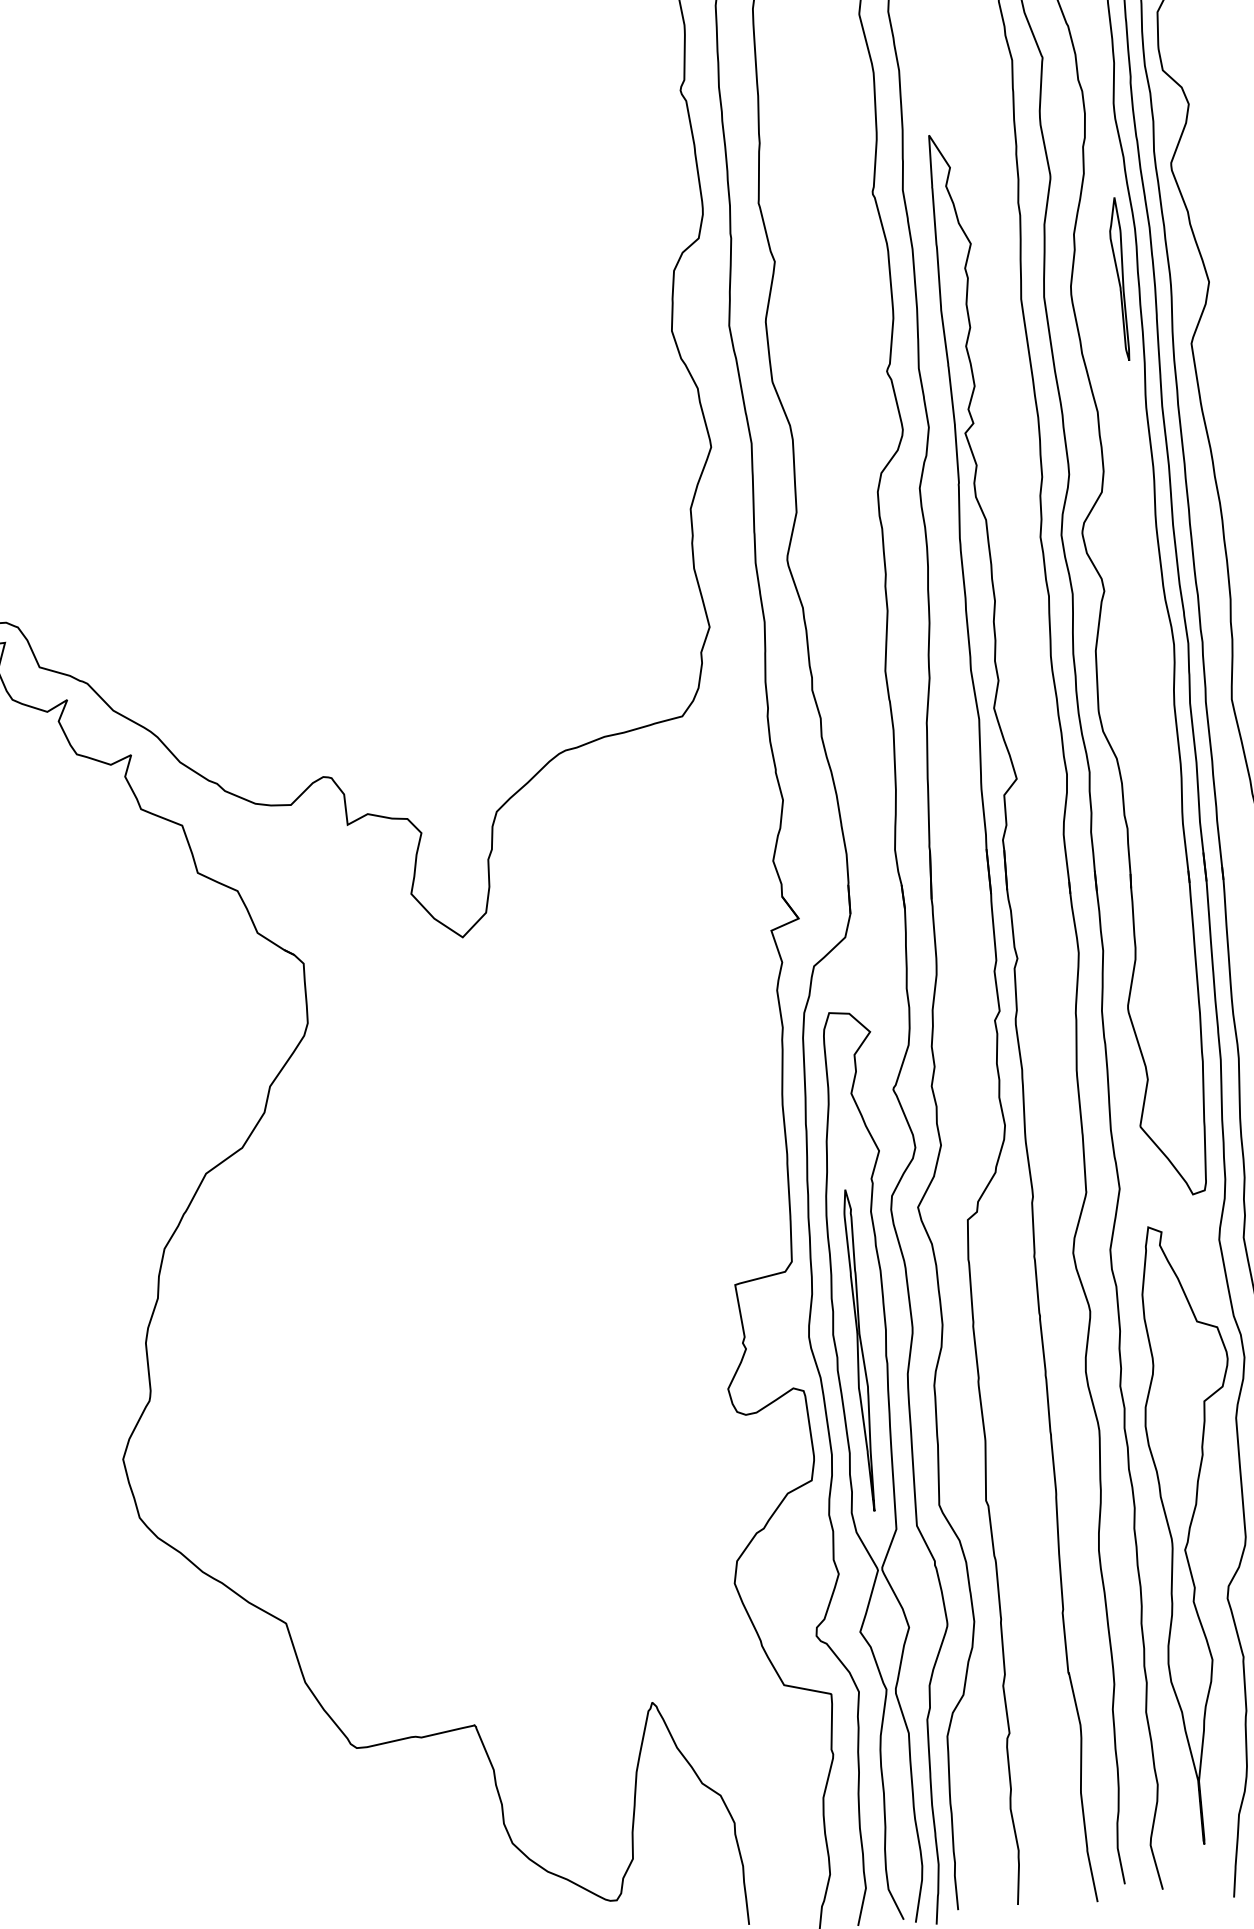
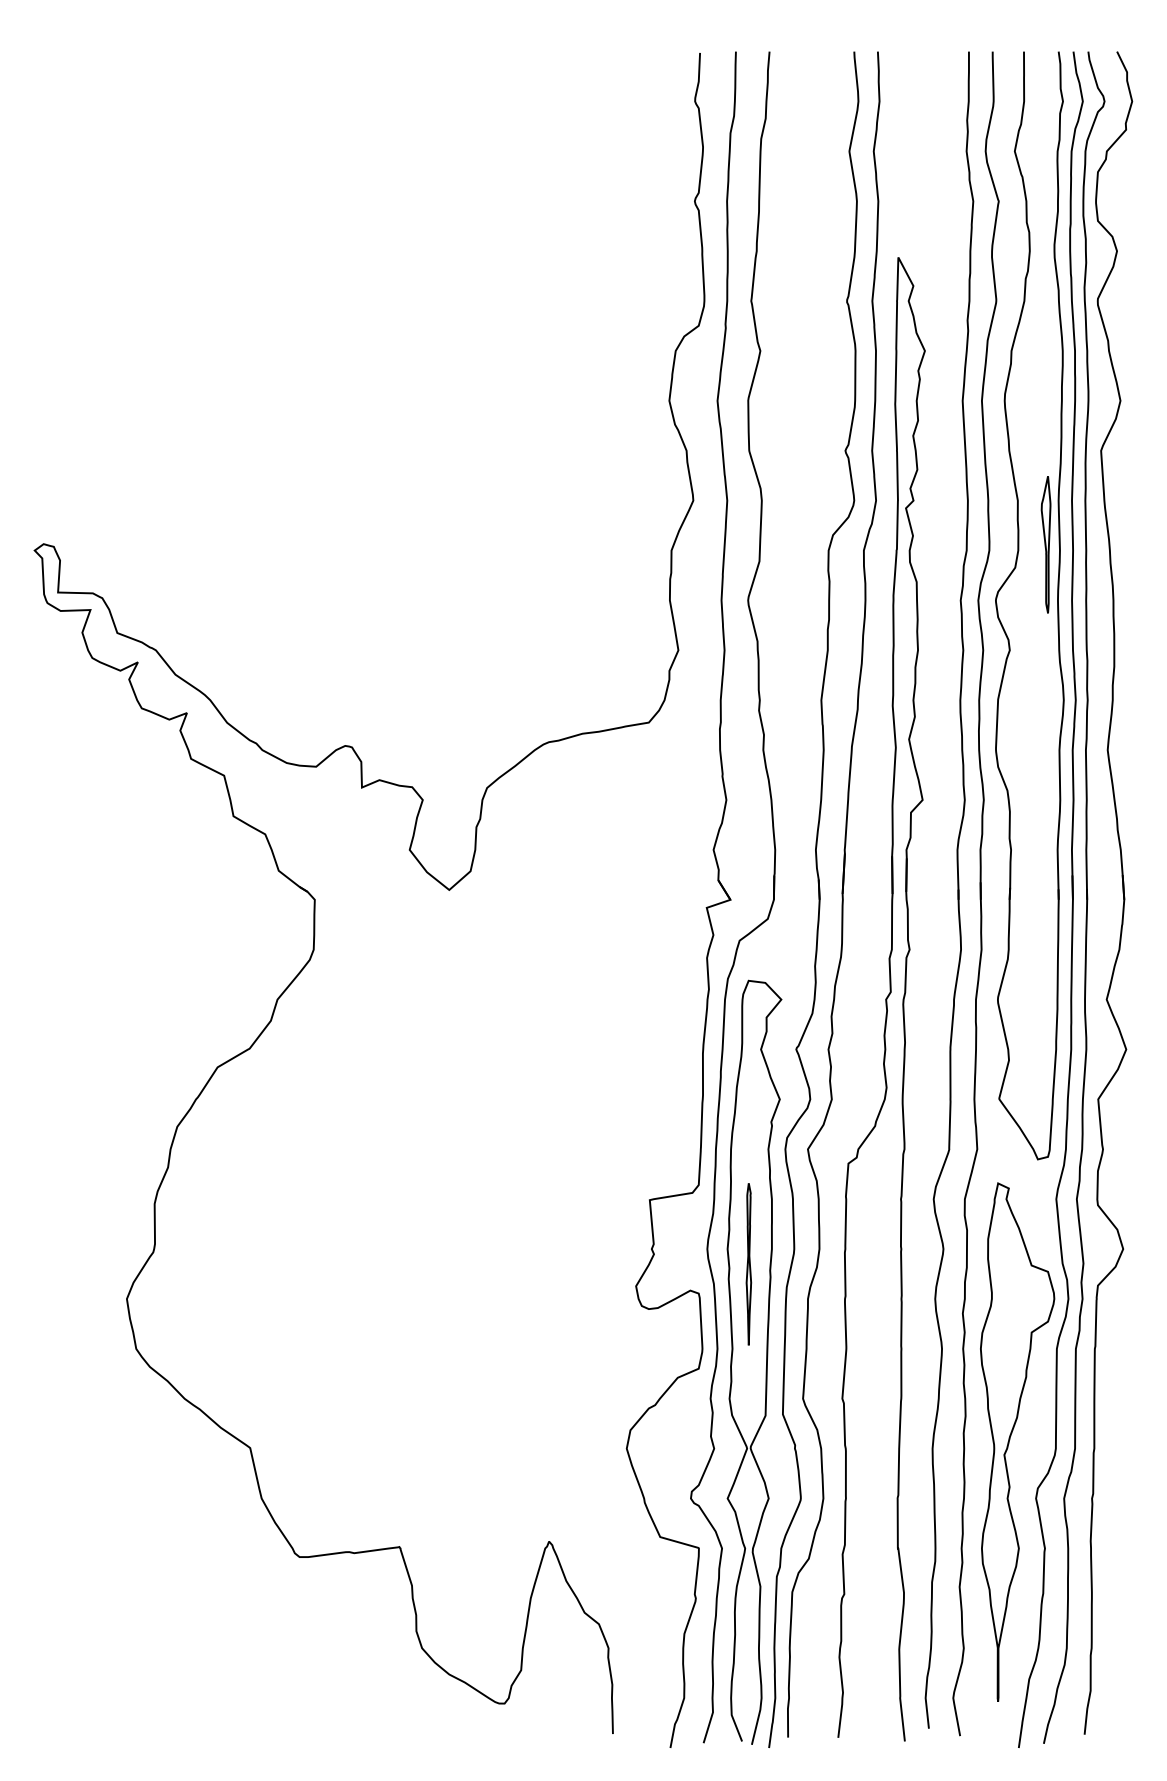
part: (1118, 279) -> (1045, 544), moved
part: (859, 1350) -> (748, 1264), size x0.6

